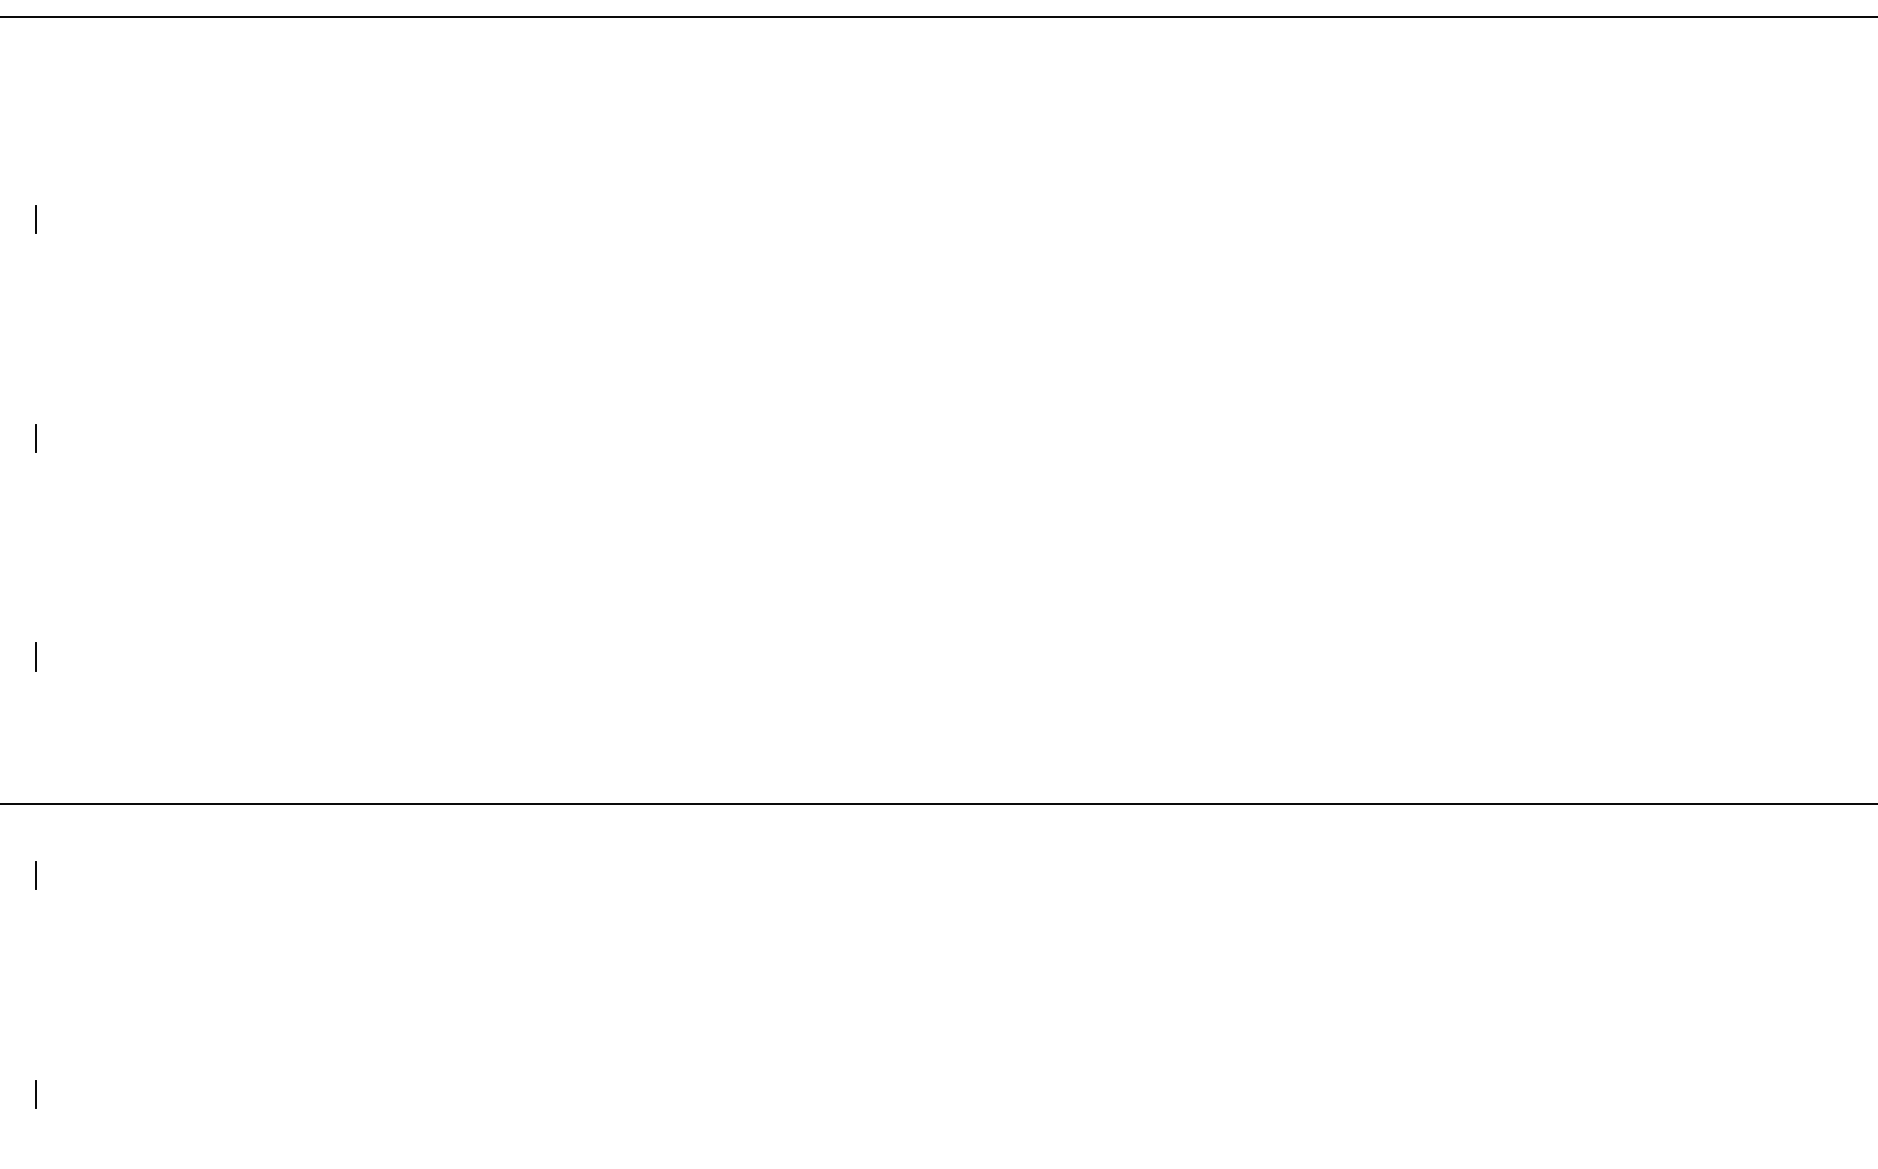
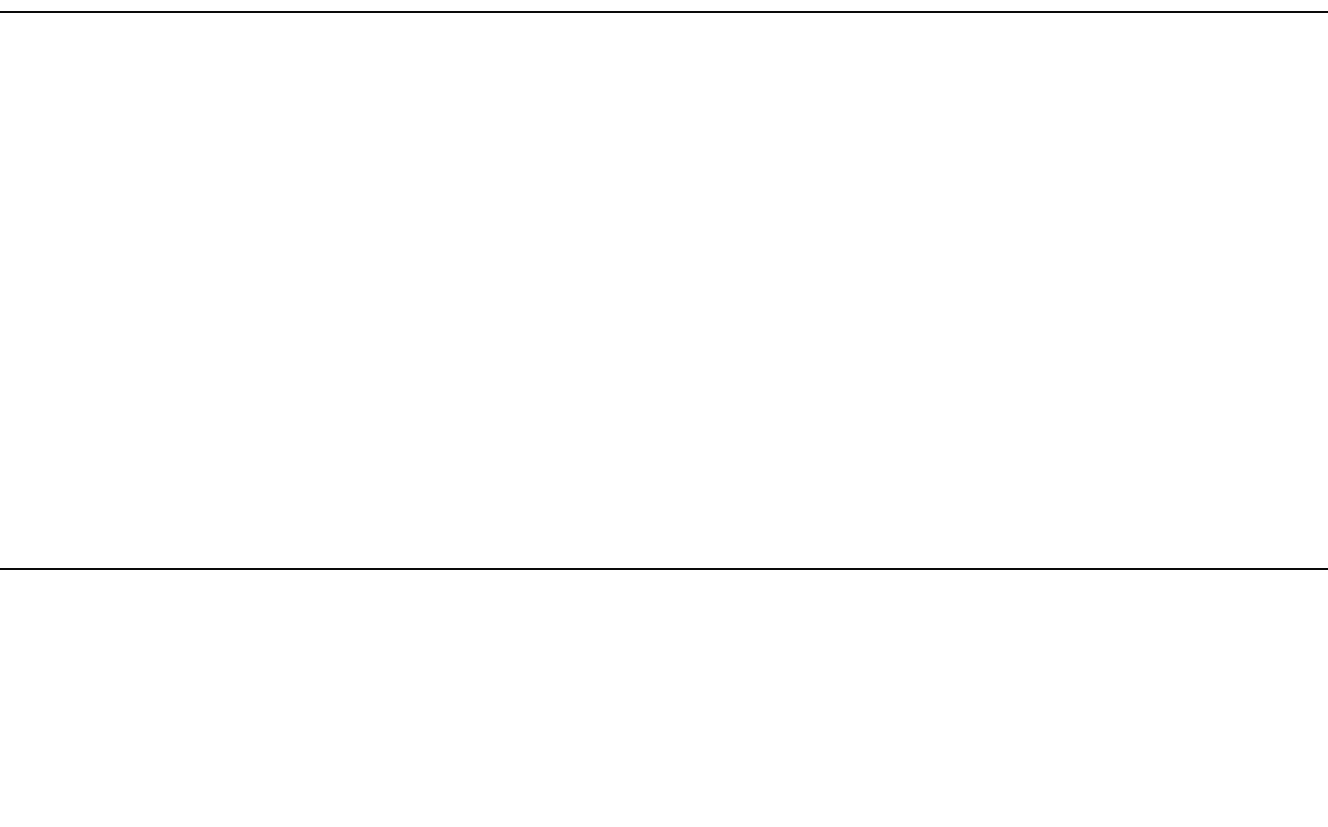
line: (35, 219) -> (25, 155), removed
line: (35, 437) -> (25, 309), removed
line: (35, 656) -> (25, 464), removed
line: (35, 875) -> (25, 619), removed
line: (35, 1093) -> (25, 773), removed

